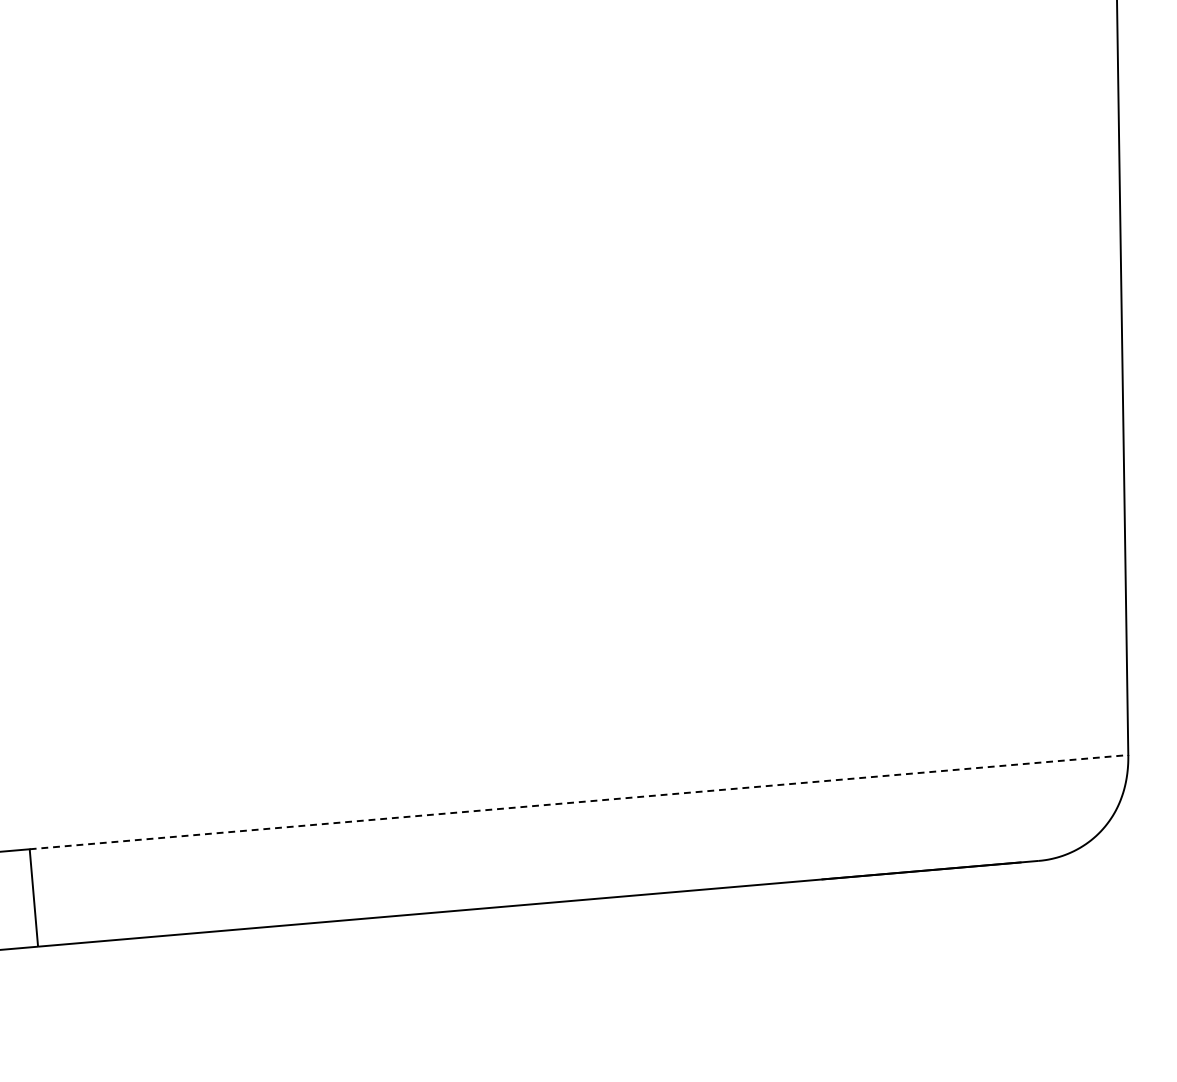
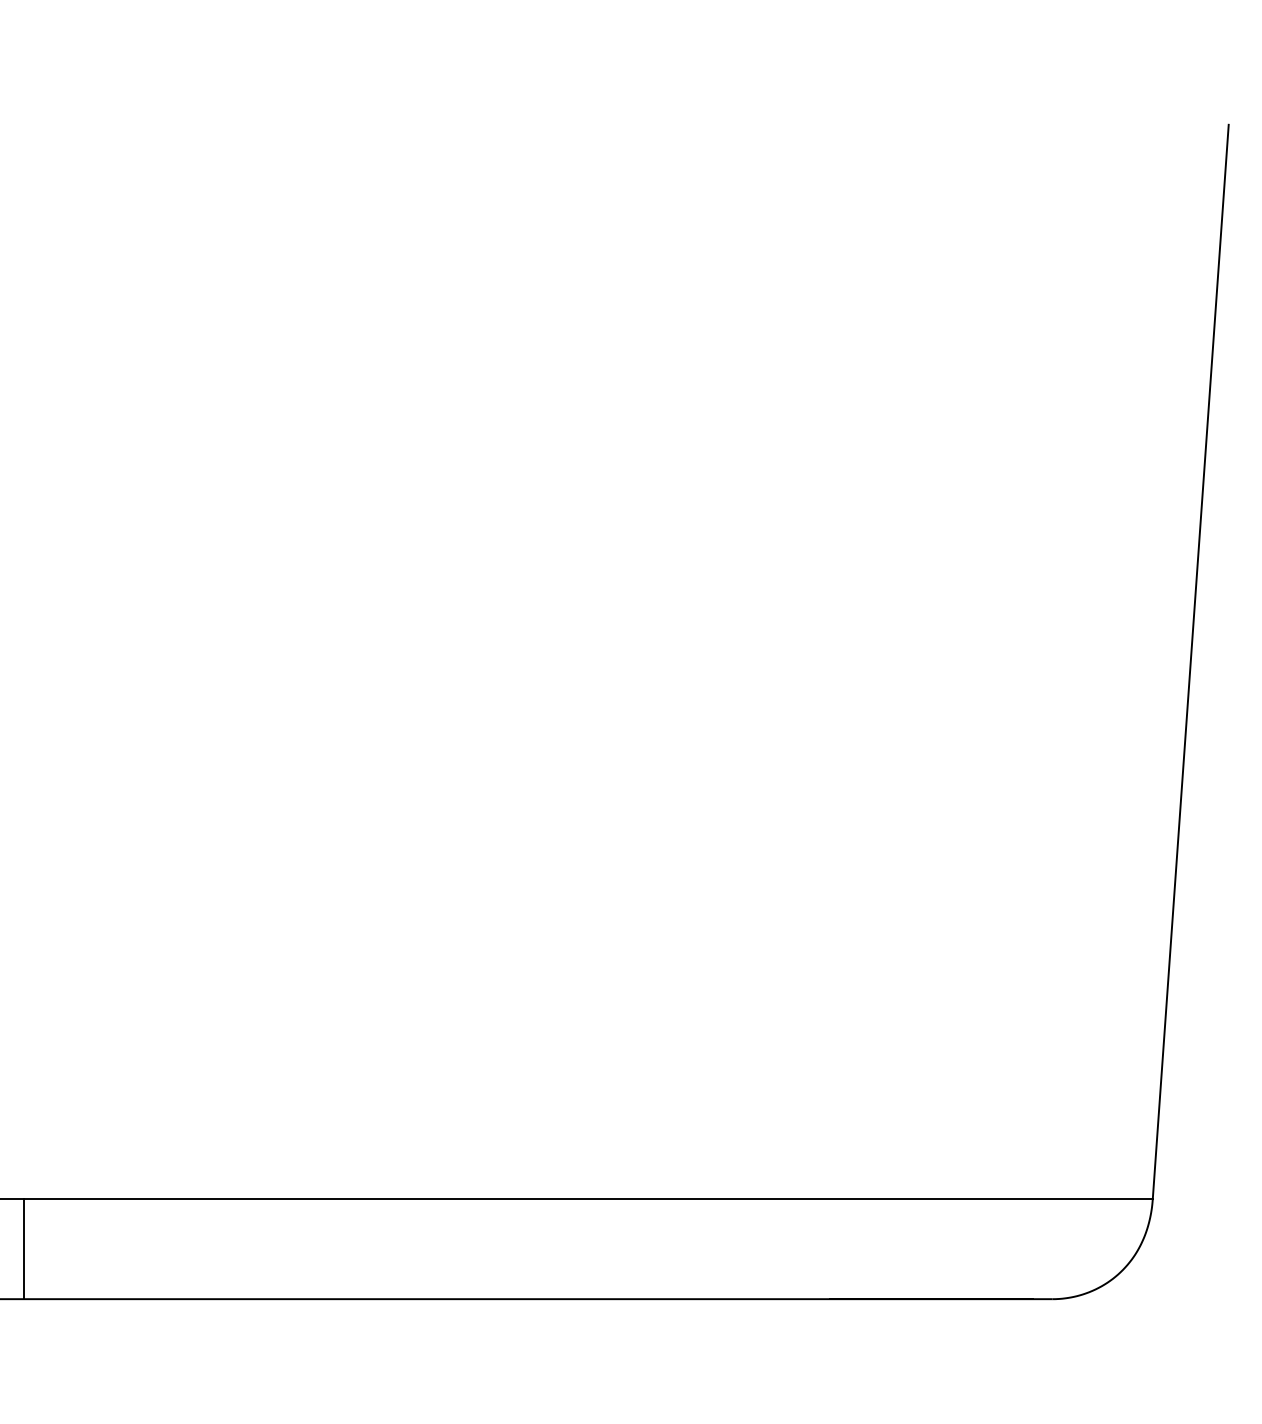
line: (579, 802) -> (588, 1199), dashed -> solid

